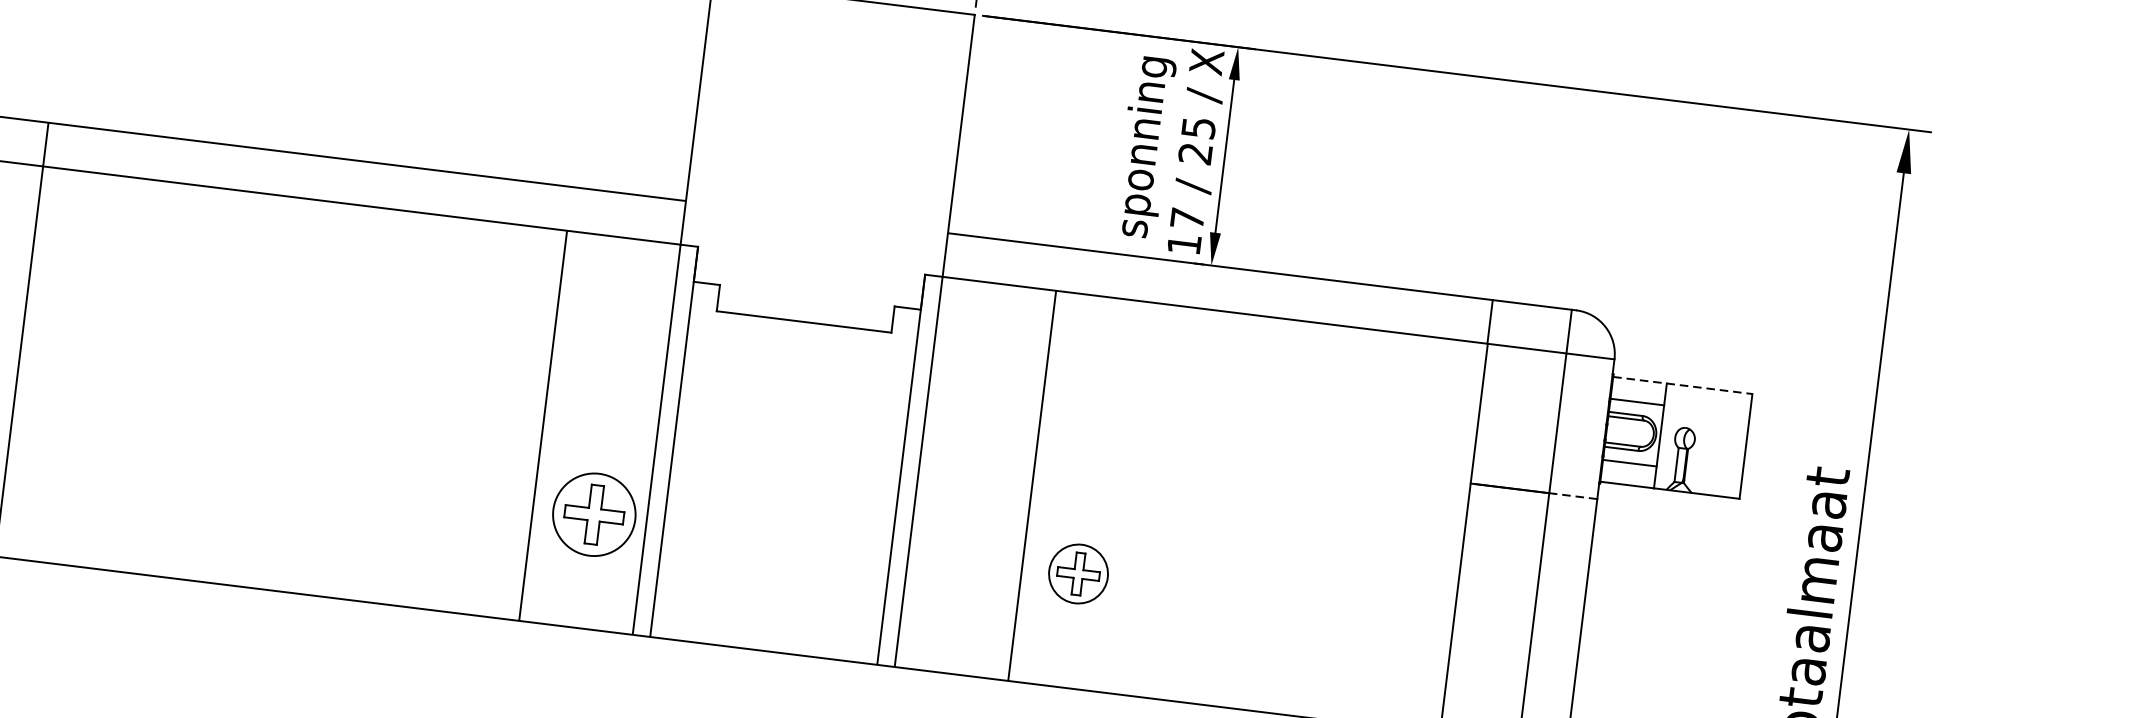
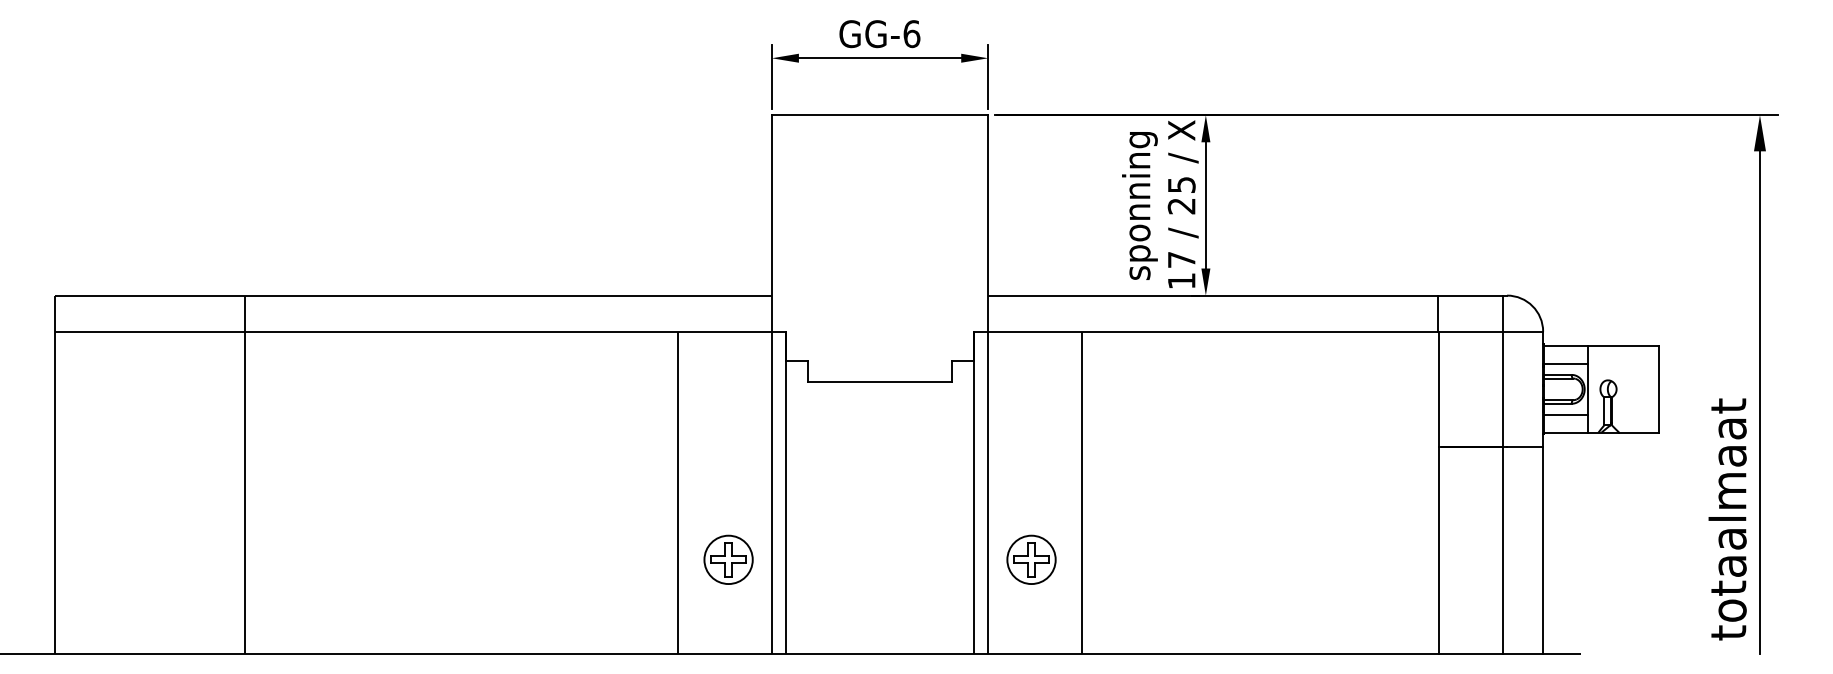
line: (1682, 386) -> (1601, 346), dashed -> solid
line: (1574, 496) -> (1524, 447), dashed -> solid
part: (594, 514) -> (728, 559), size x0.71
part: (1078, 573) -> (1031, 559), moved

